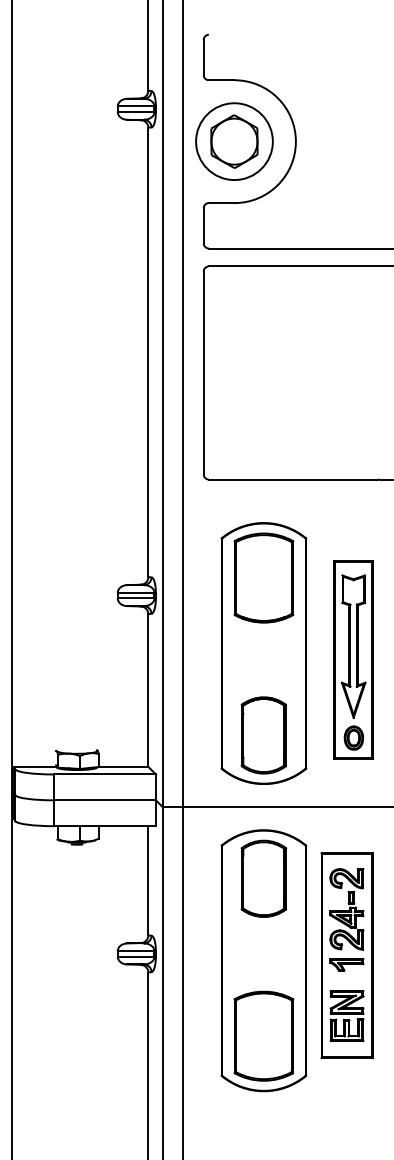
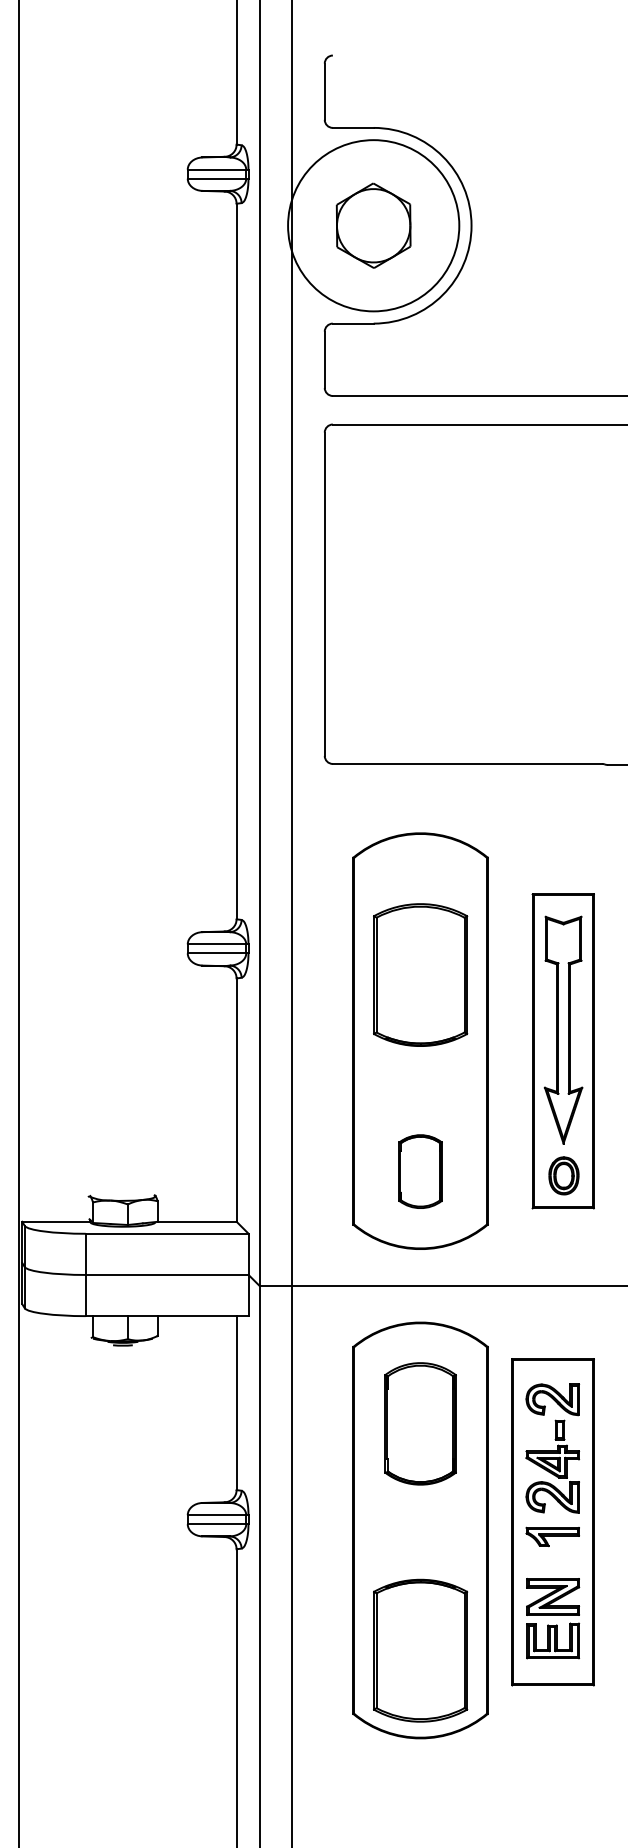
circle: (234, 141) -> (373, 225), size x1.4
part: (263, 577) -> (419, 974), moved
part: (263, 735) -> (419, 1171), size x0.6
part: (263, 878) -> (419, 1423), moved

